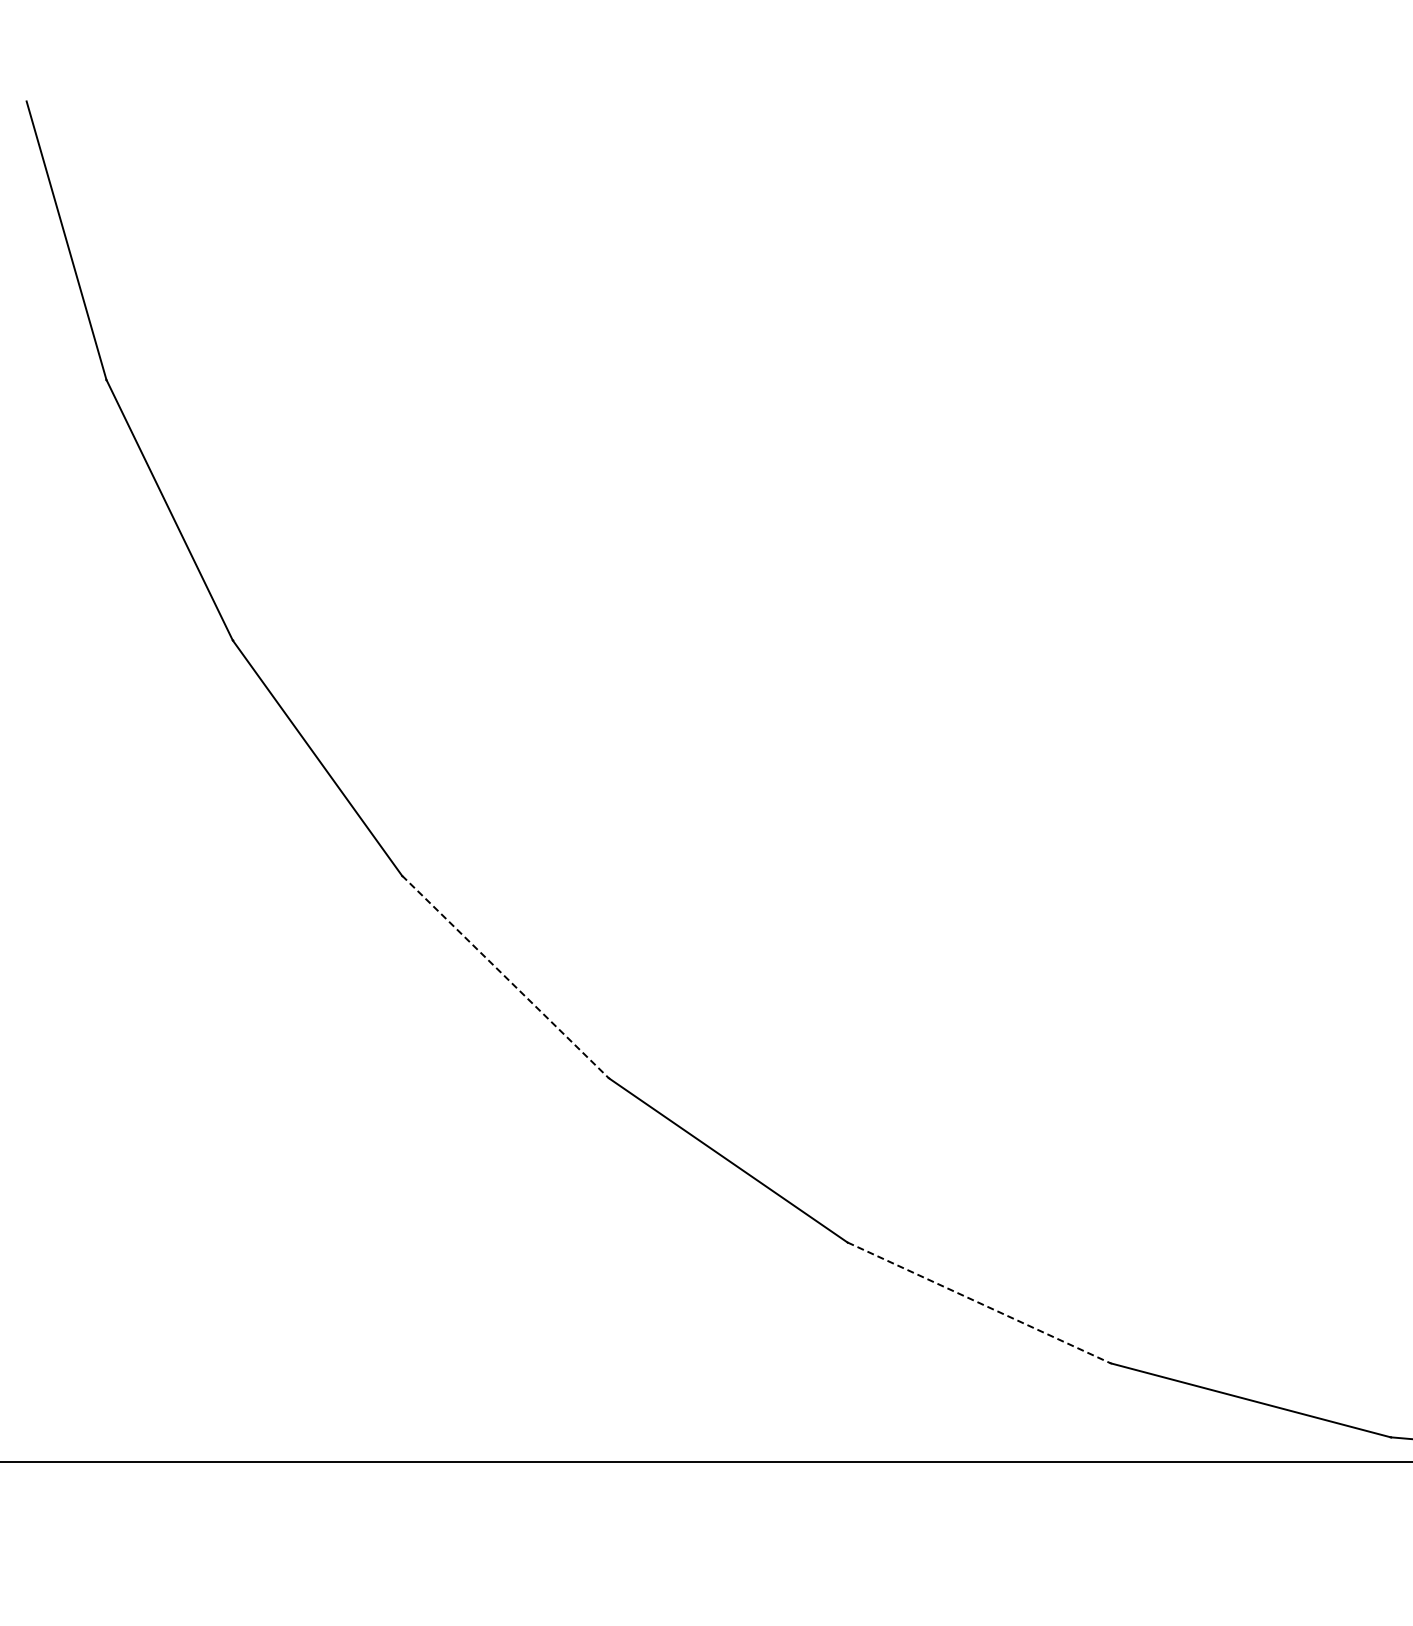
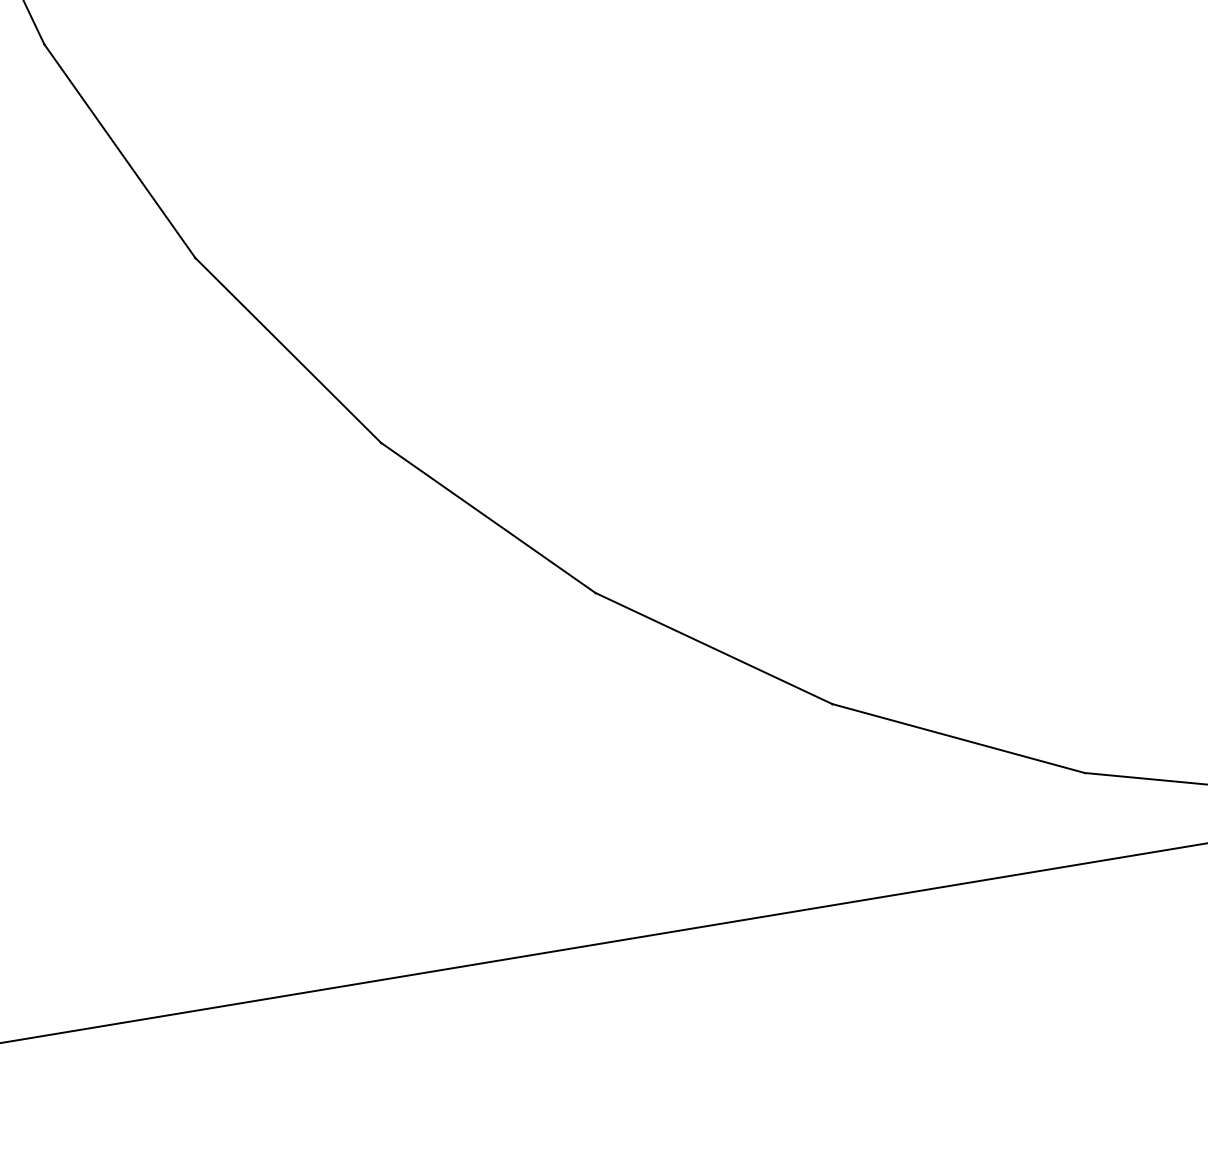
line: (505, 976) -> (488, 517), dashed -> solid
line: (979, 1302) -> (958, 738), dashed -> solid

